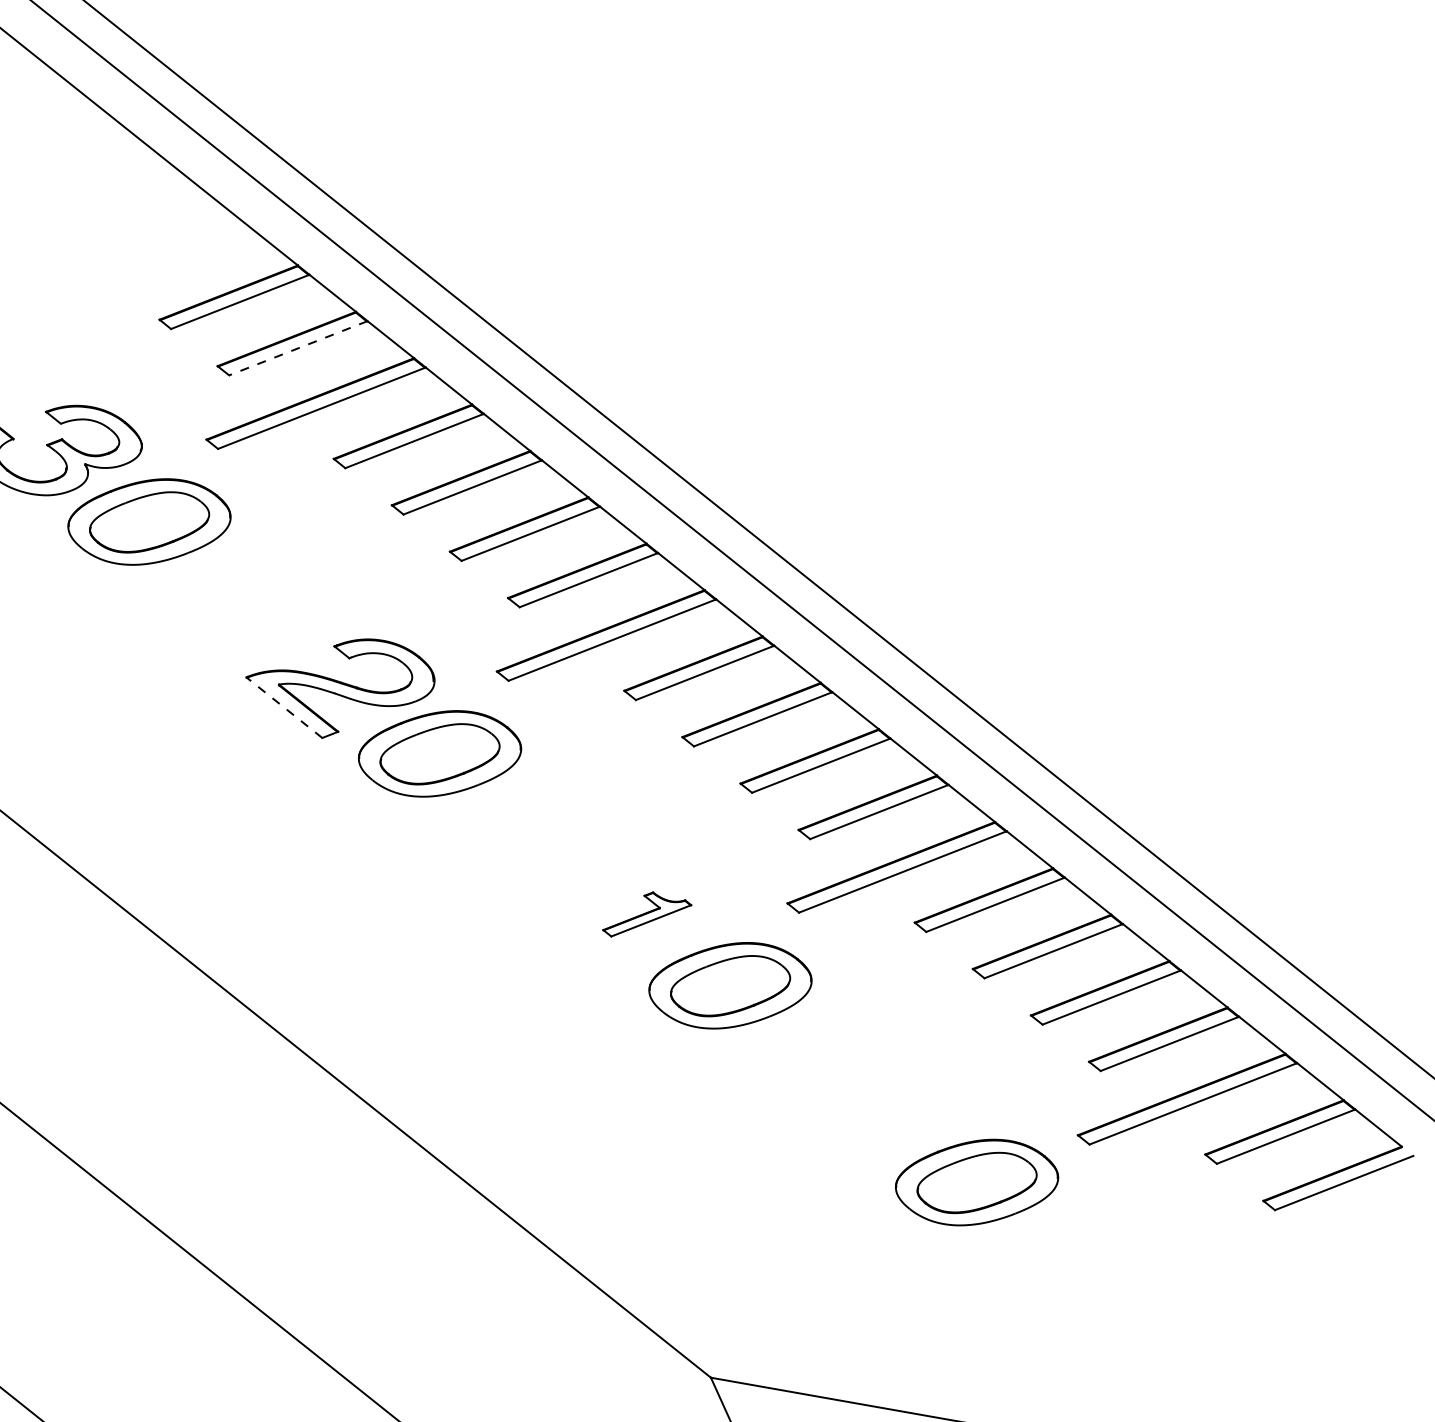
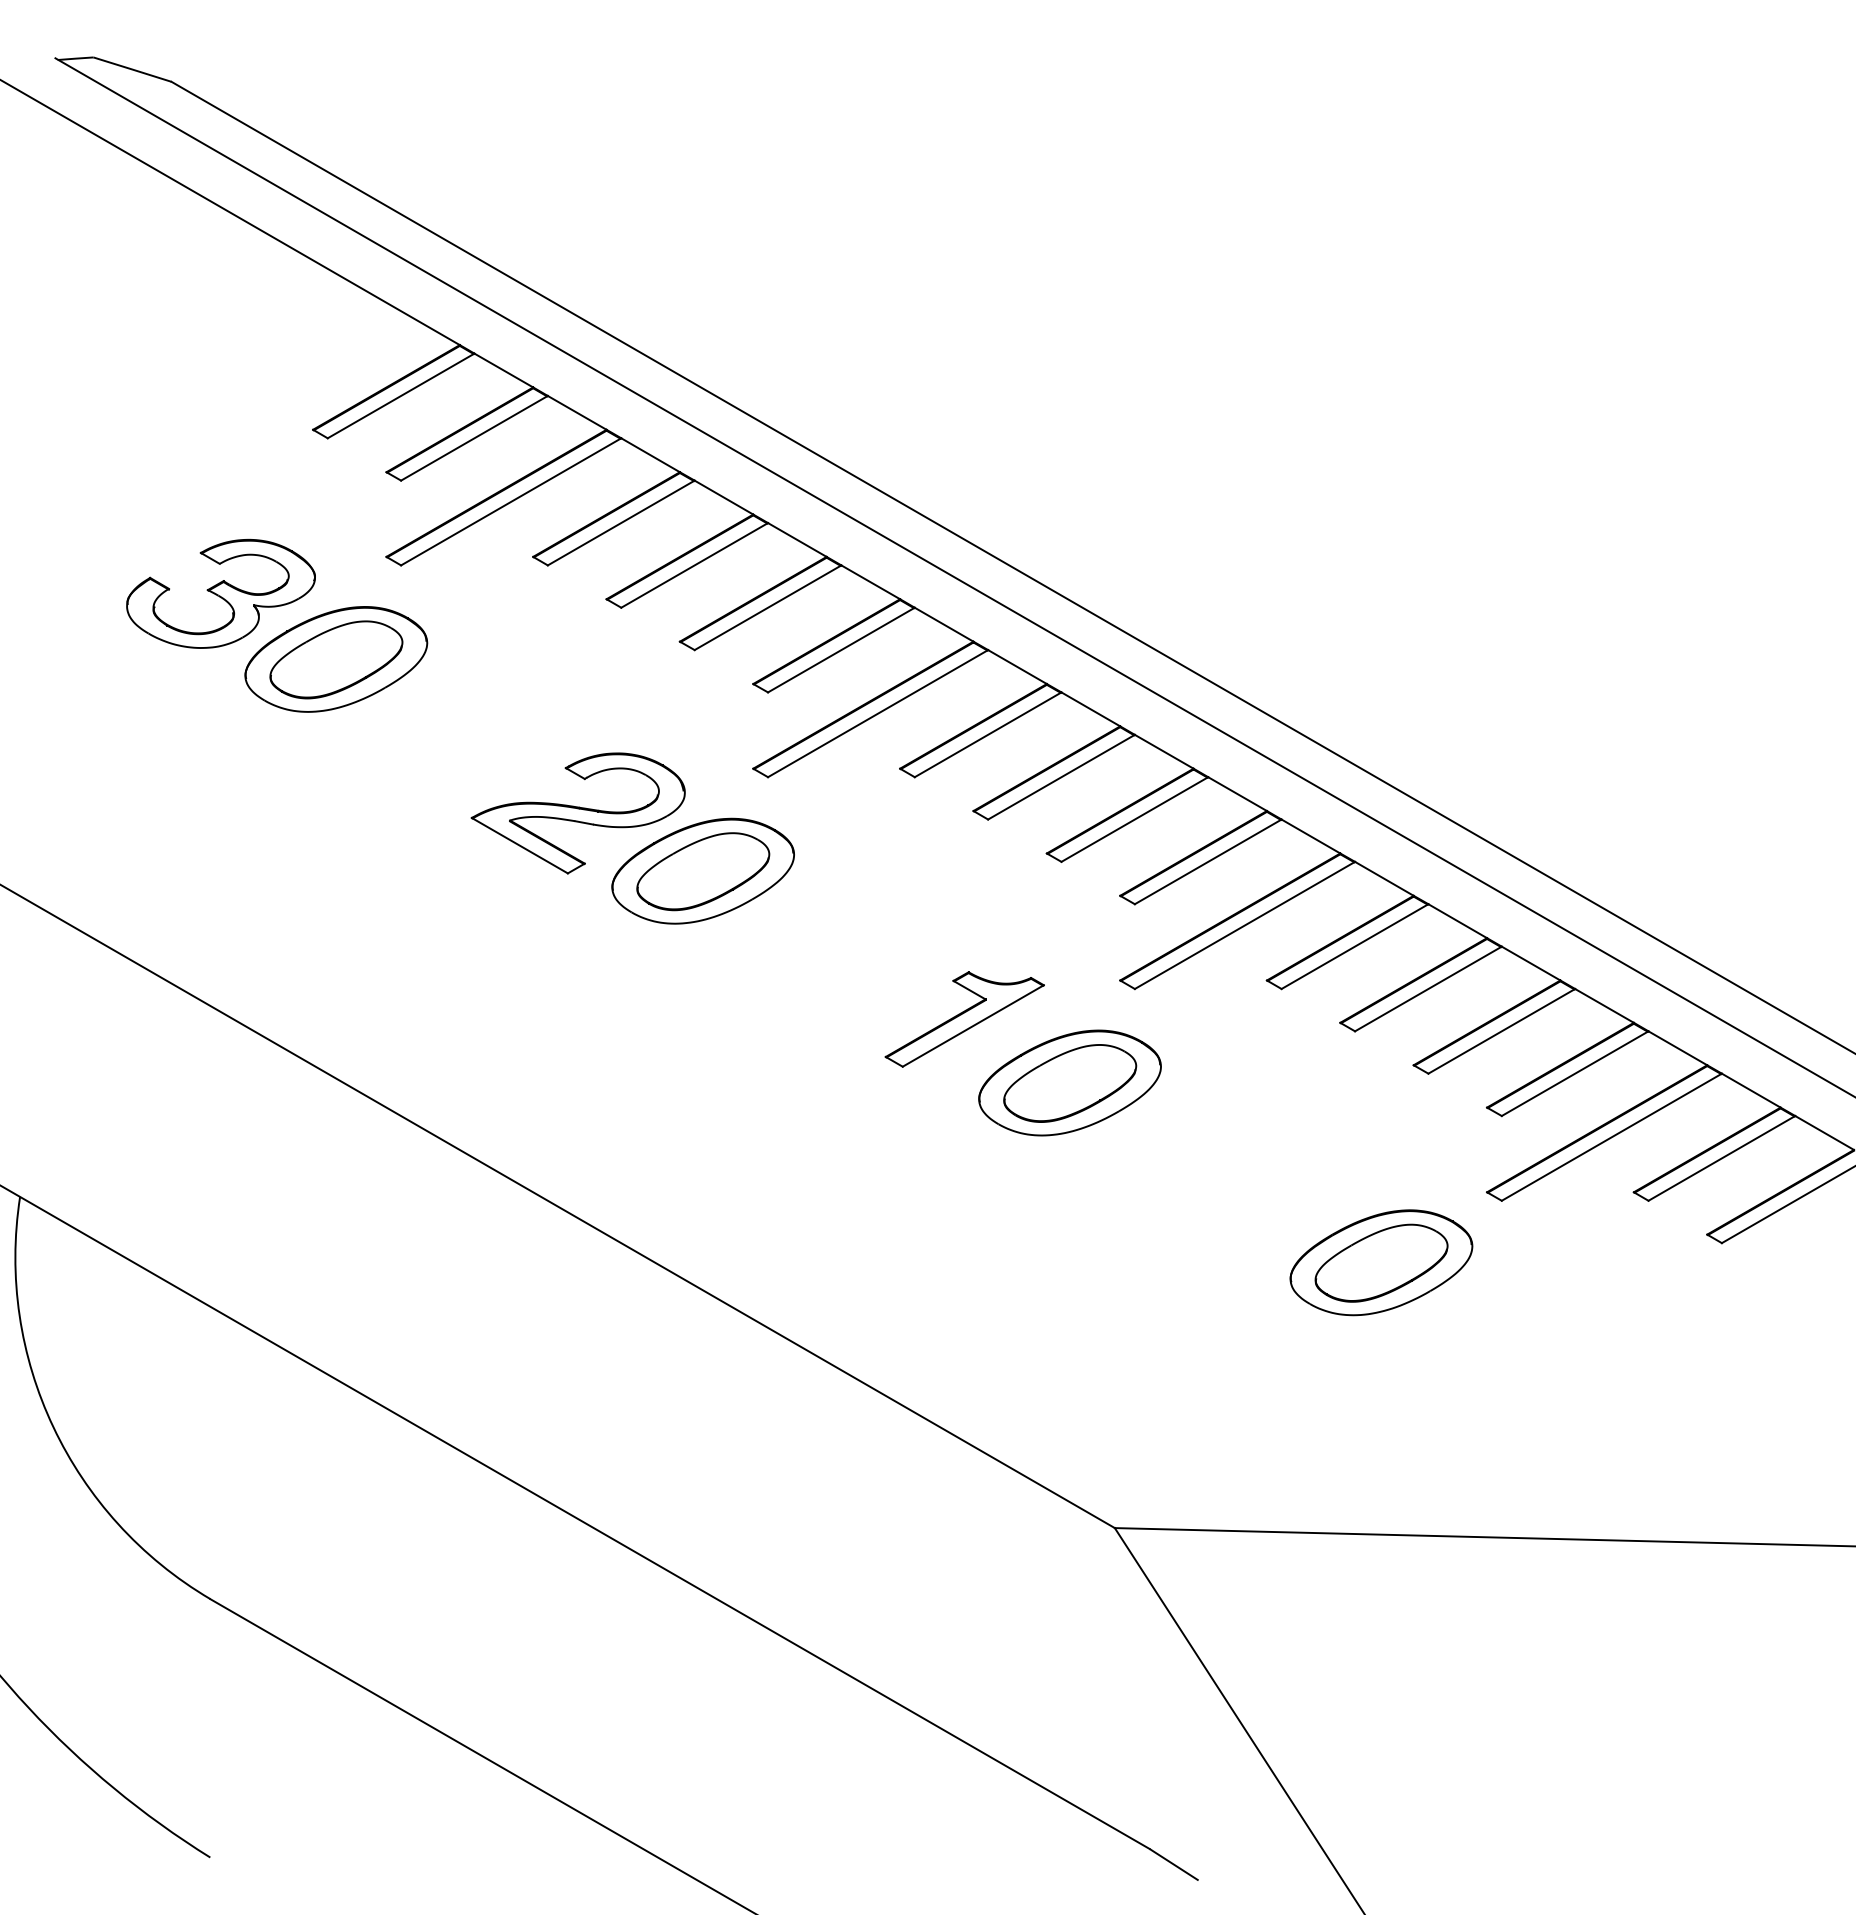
line: (298, 348) -> (474, 438), dashed -> solid
line: (284, 707) -> (519, 845), dashed -> solid
part: (647, 916) -> (964, 1019), size x1.67

